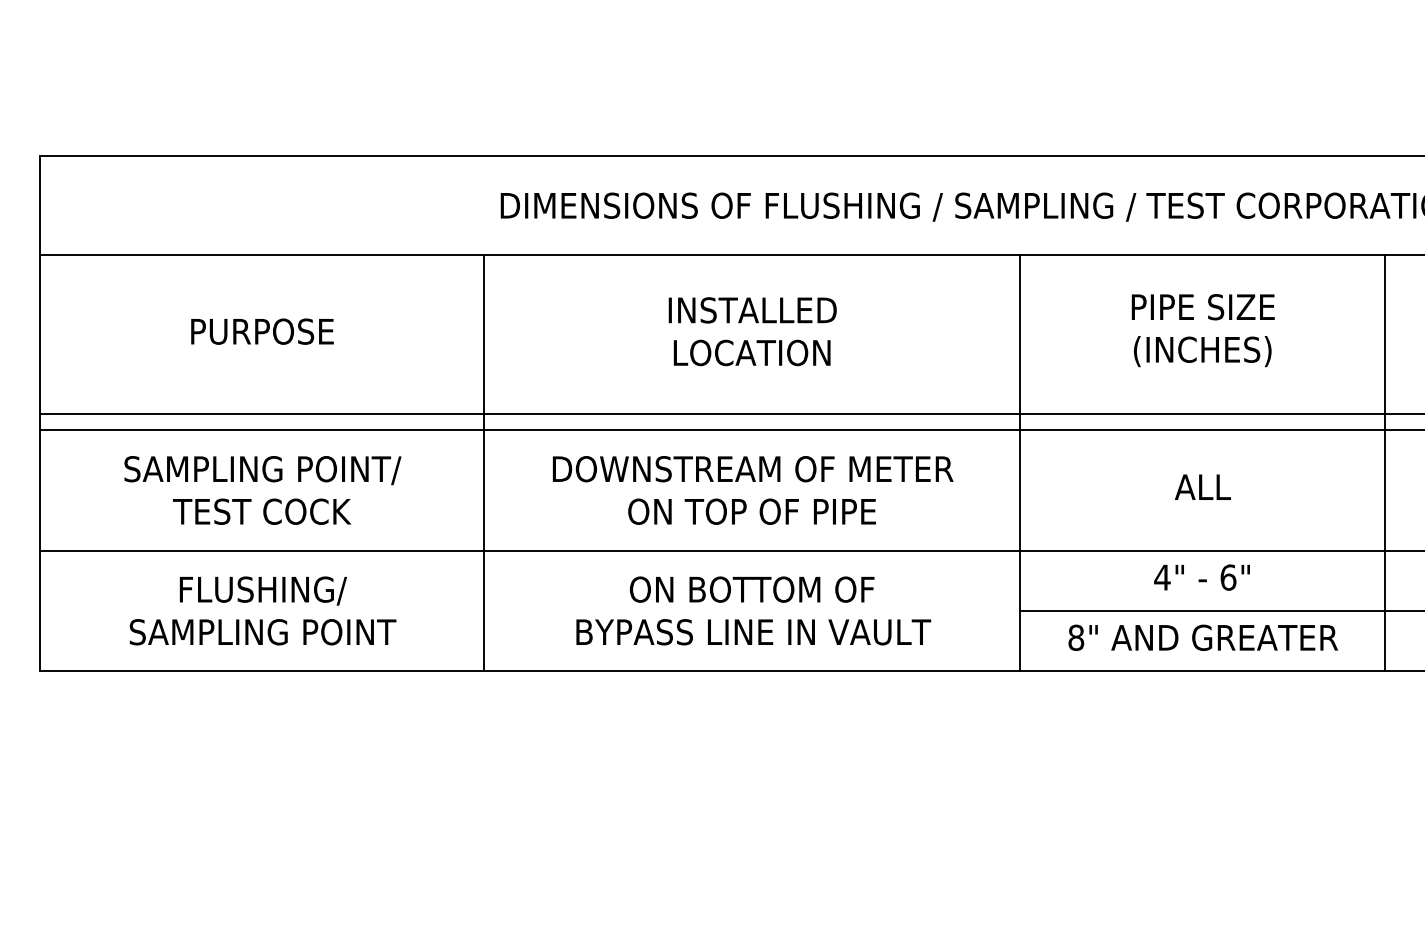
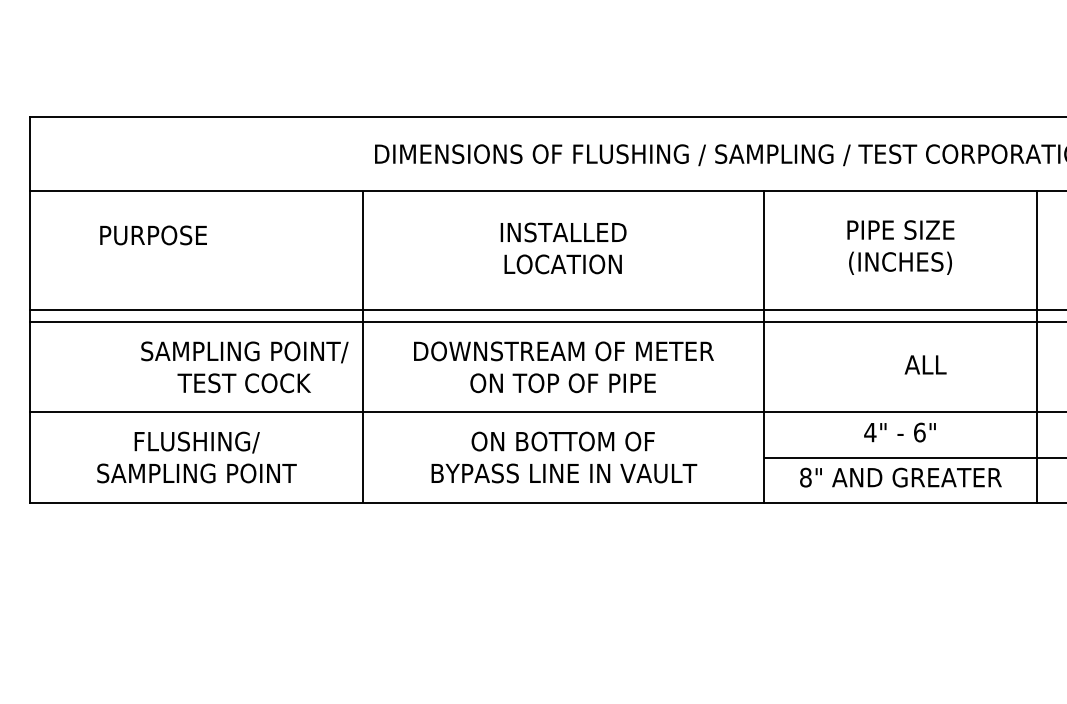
text: (262, 331) -> (153, 235), moved
text: (1202, 486) -> (925, 364), moved
text: (262, 490) -> (244, 367), moved

